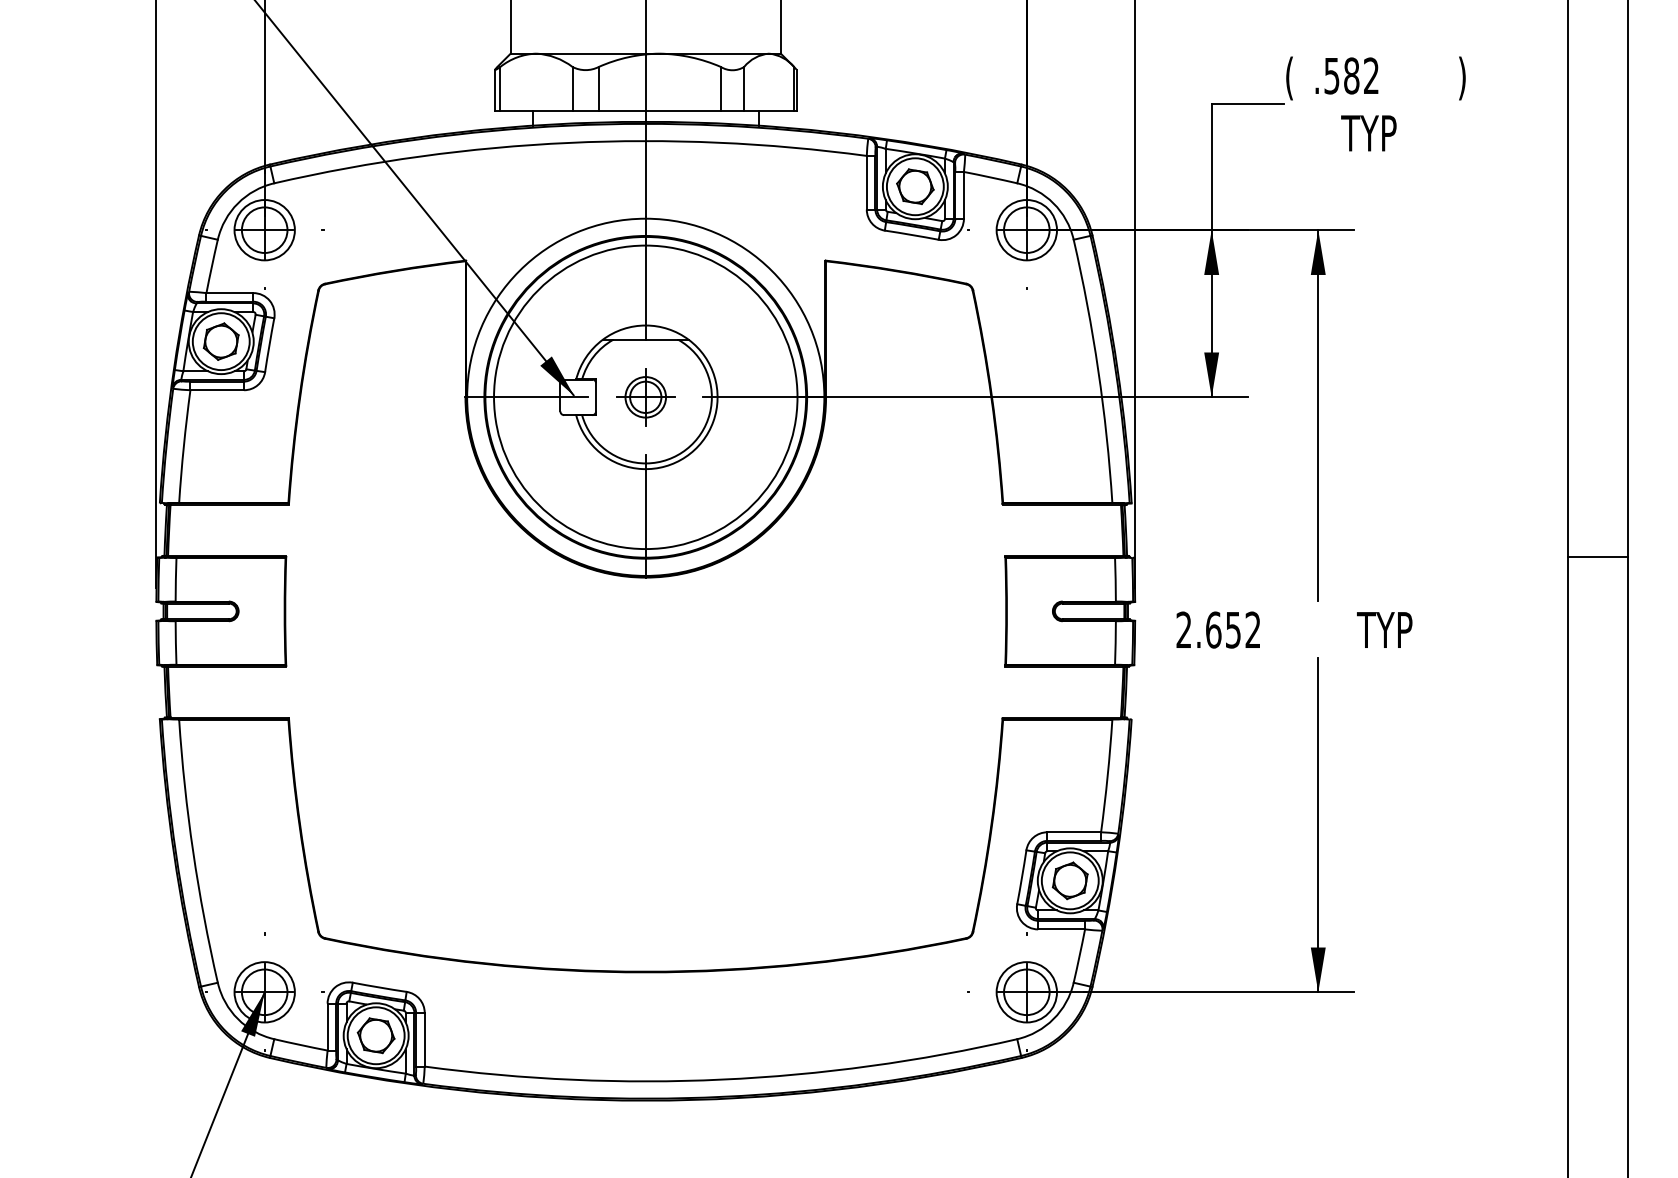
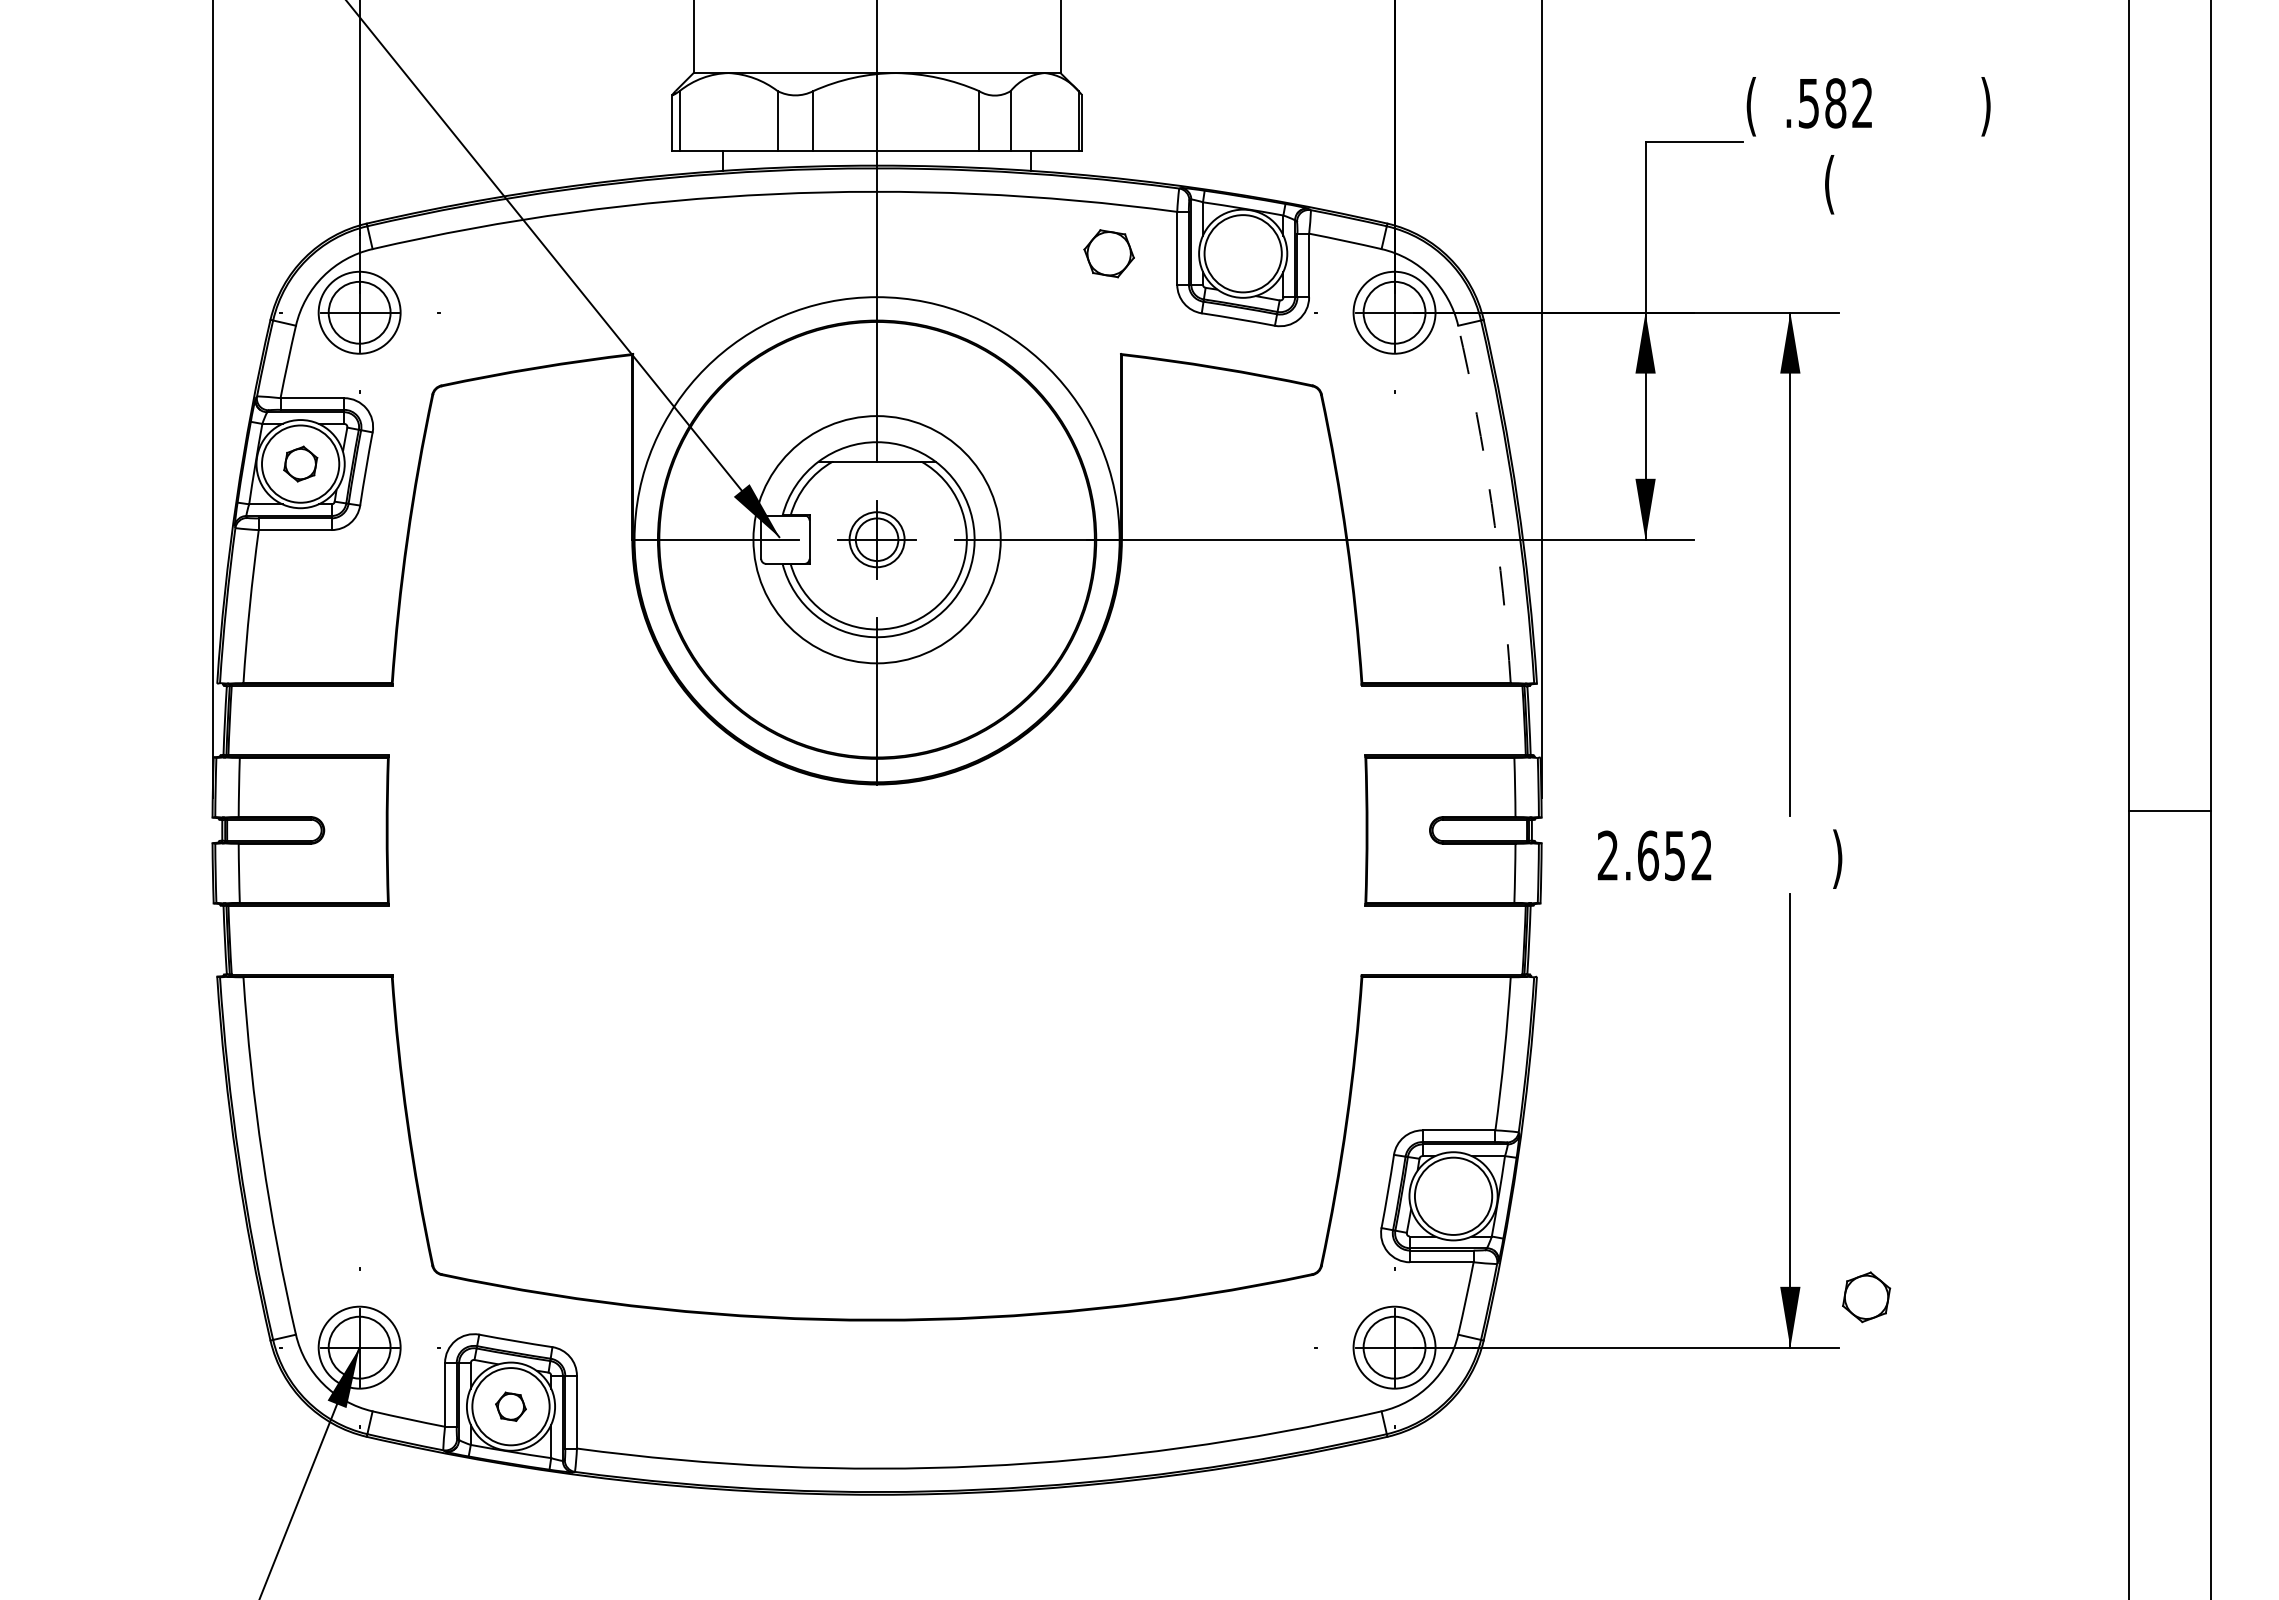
text: (1368, 135) -> (1858, 184), TYP -> (
part: (914, 186) -> (1108, 253), moved
part: (221, 341) -> (300, 463), size x0.7
arc: (1098, 370) -> (1491, 503), solid -> dashed
circle: (646, 397) -> (877, 539), size x0.6
line: (1597, 557) -> (2169, 811), moved
text: (1380, 632) -> (1875, 858), TYP -> )
part: (1070, 880) -> (1866, 1297), moved
part: (375, 1035) -> (510, 1406), size x0.6

